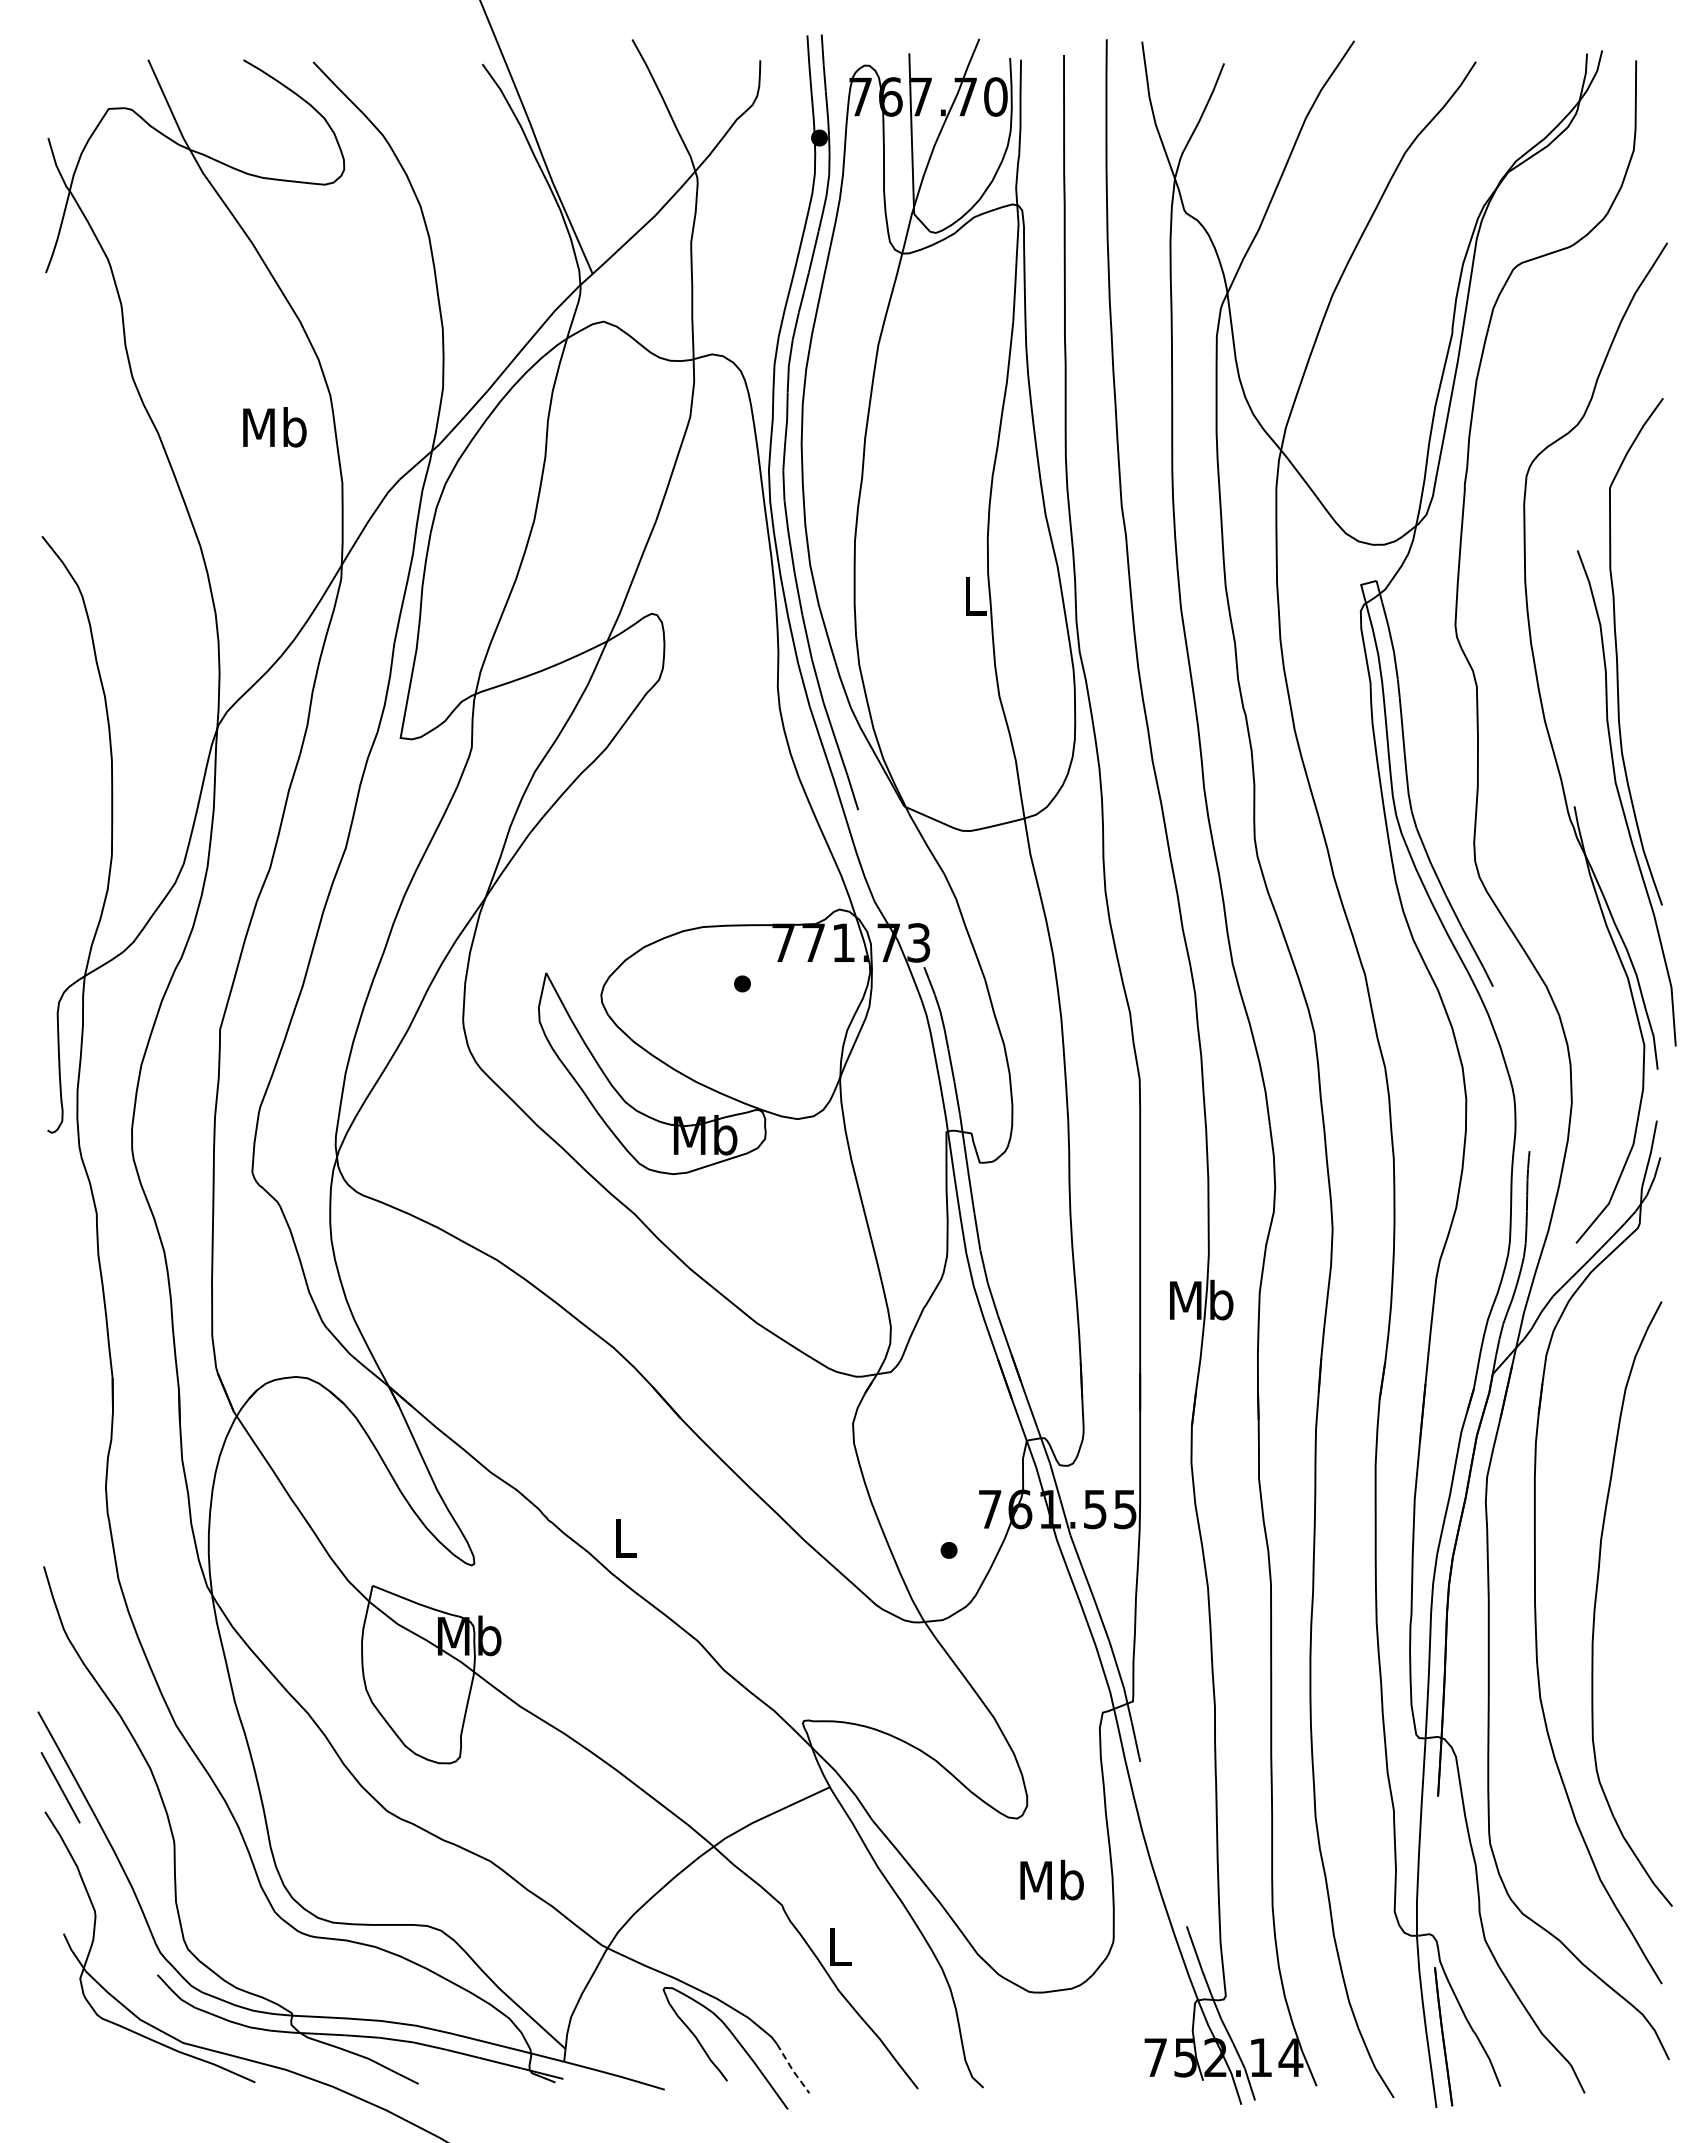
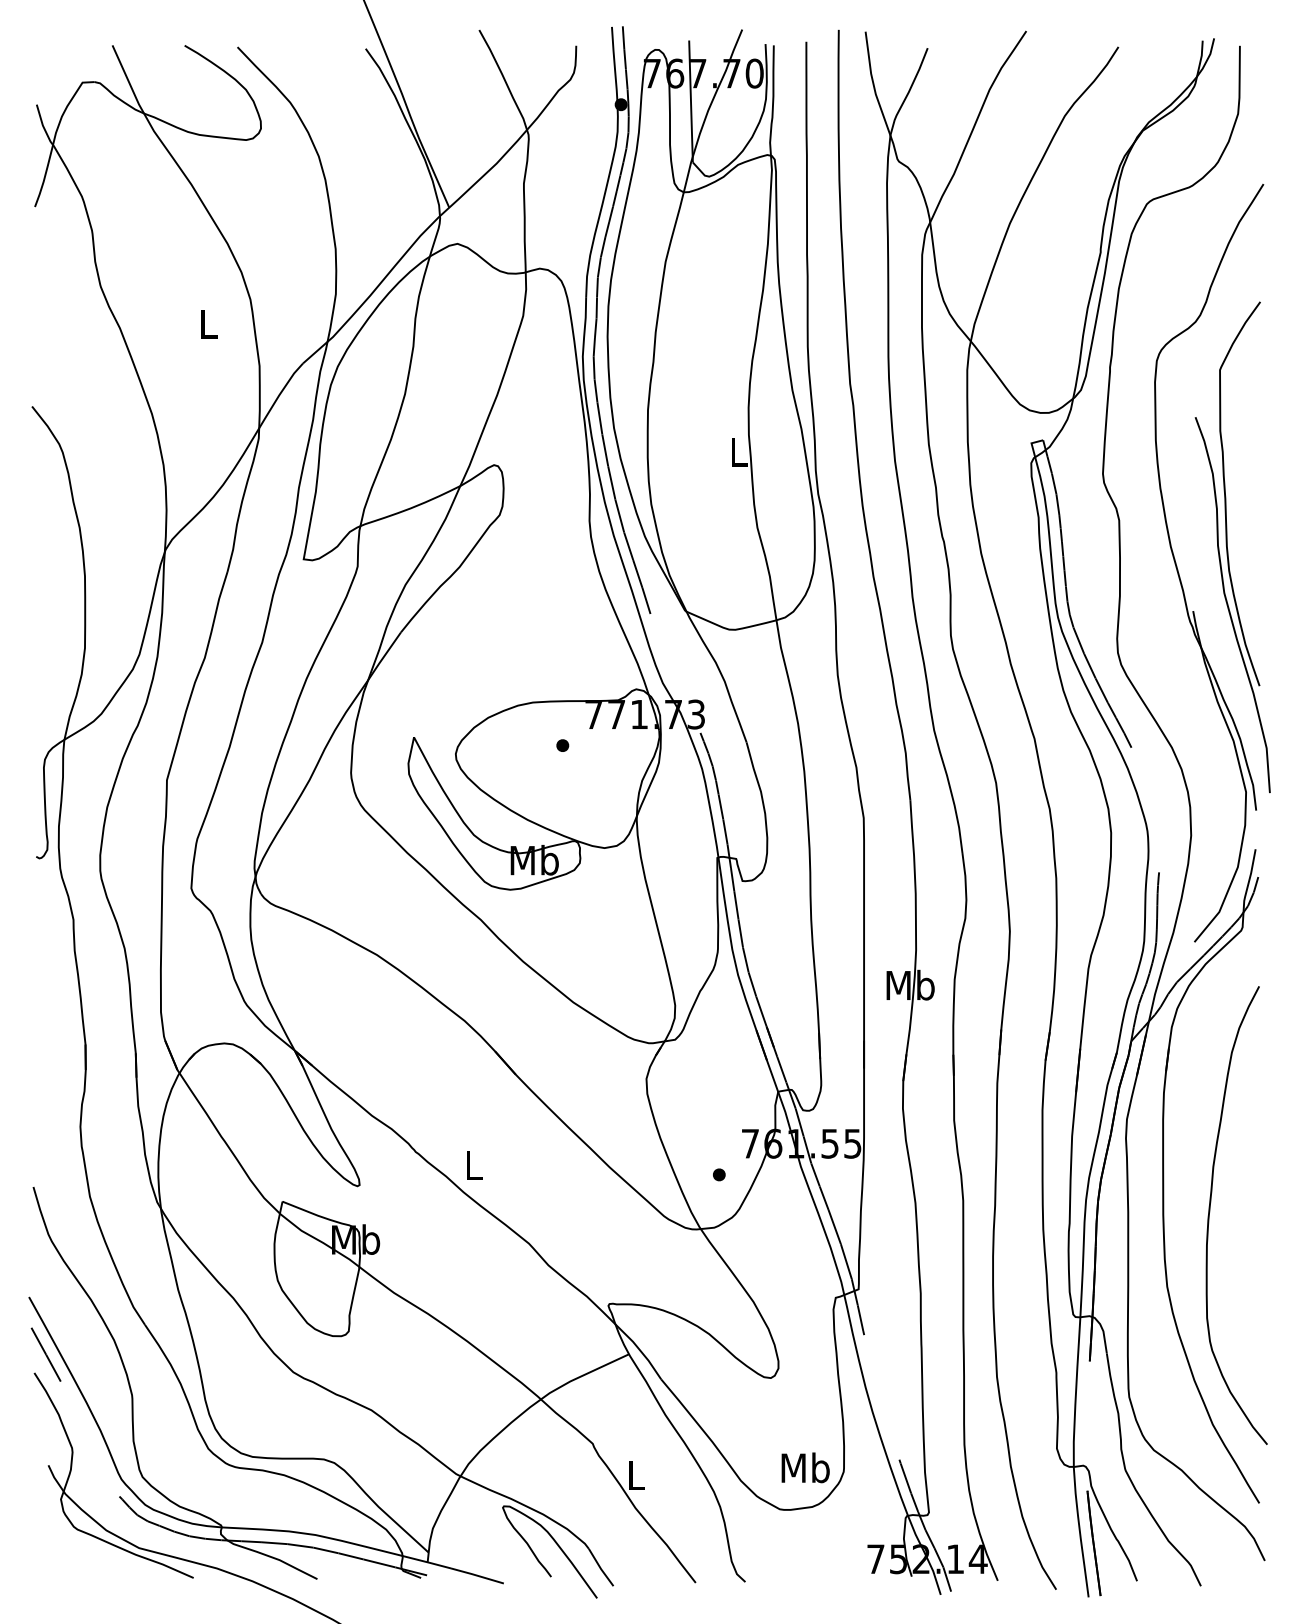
text: (274, 427) -> (208, 324), Mb -> L
text: (1051, 1879) -> (805, 1467), moved
line: (792, 2070) -> (600, 1568), dashed -> solid

